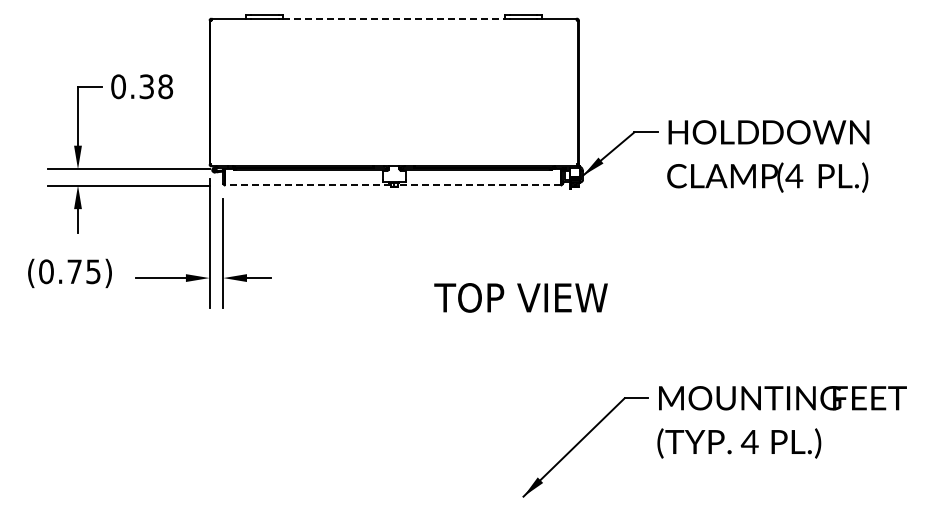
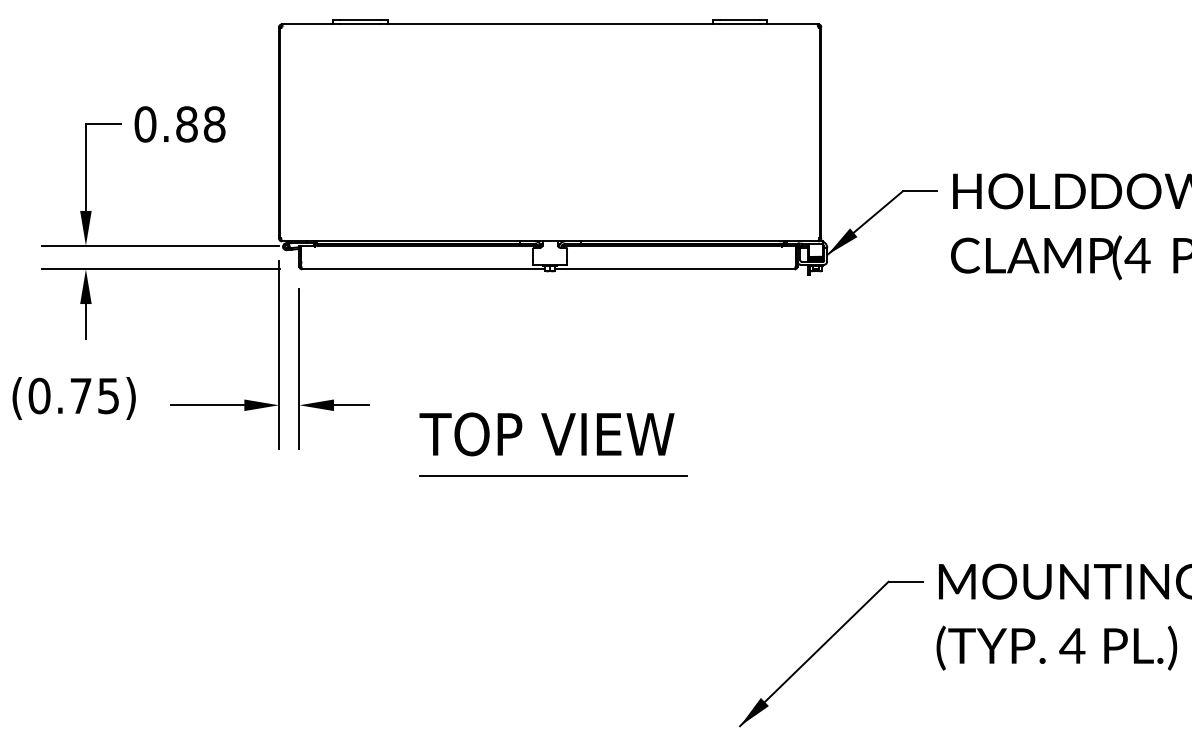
line: (394, 18) -> (550, 24), dashed -> solid
text: (146, 86) -> (186, 124), 0.38 -> 0.88
line: (308, 185) -> (424, 269), dashed -> solid
line: (479, 185) -> (675, 269), dashed -> solid
text: (520, 297) -> (546, 433), moved
line: (396, 326) -> (553, 476), added

